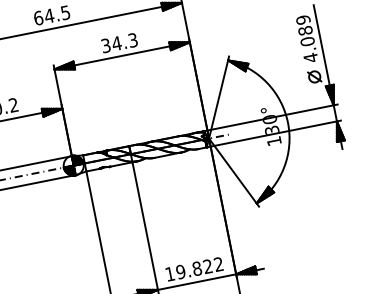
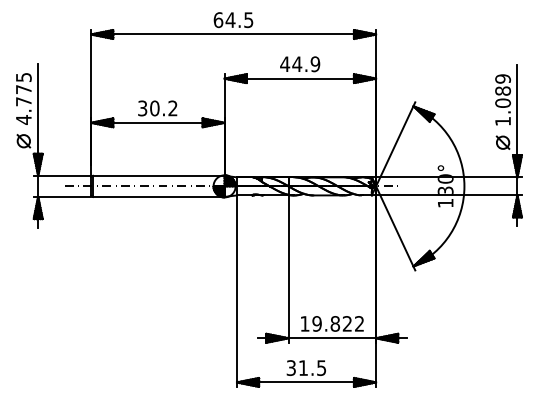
text: (119, 43) -> (300, 64), 34.3 -> 44.9
text: (310, 58) -> (502, 121), 4.089 -> 1.089

